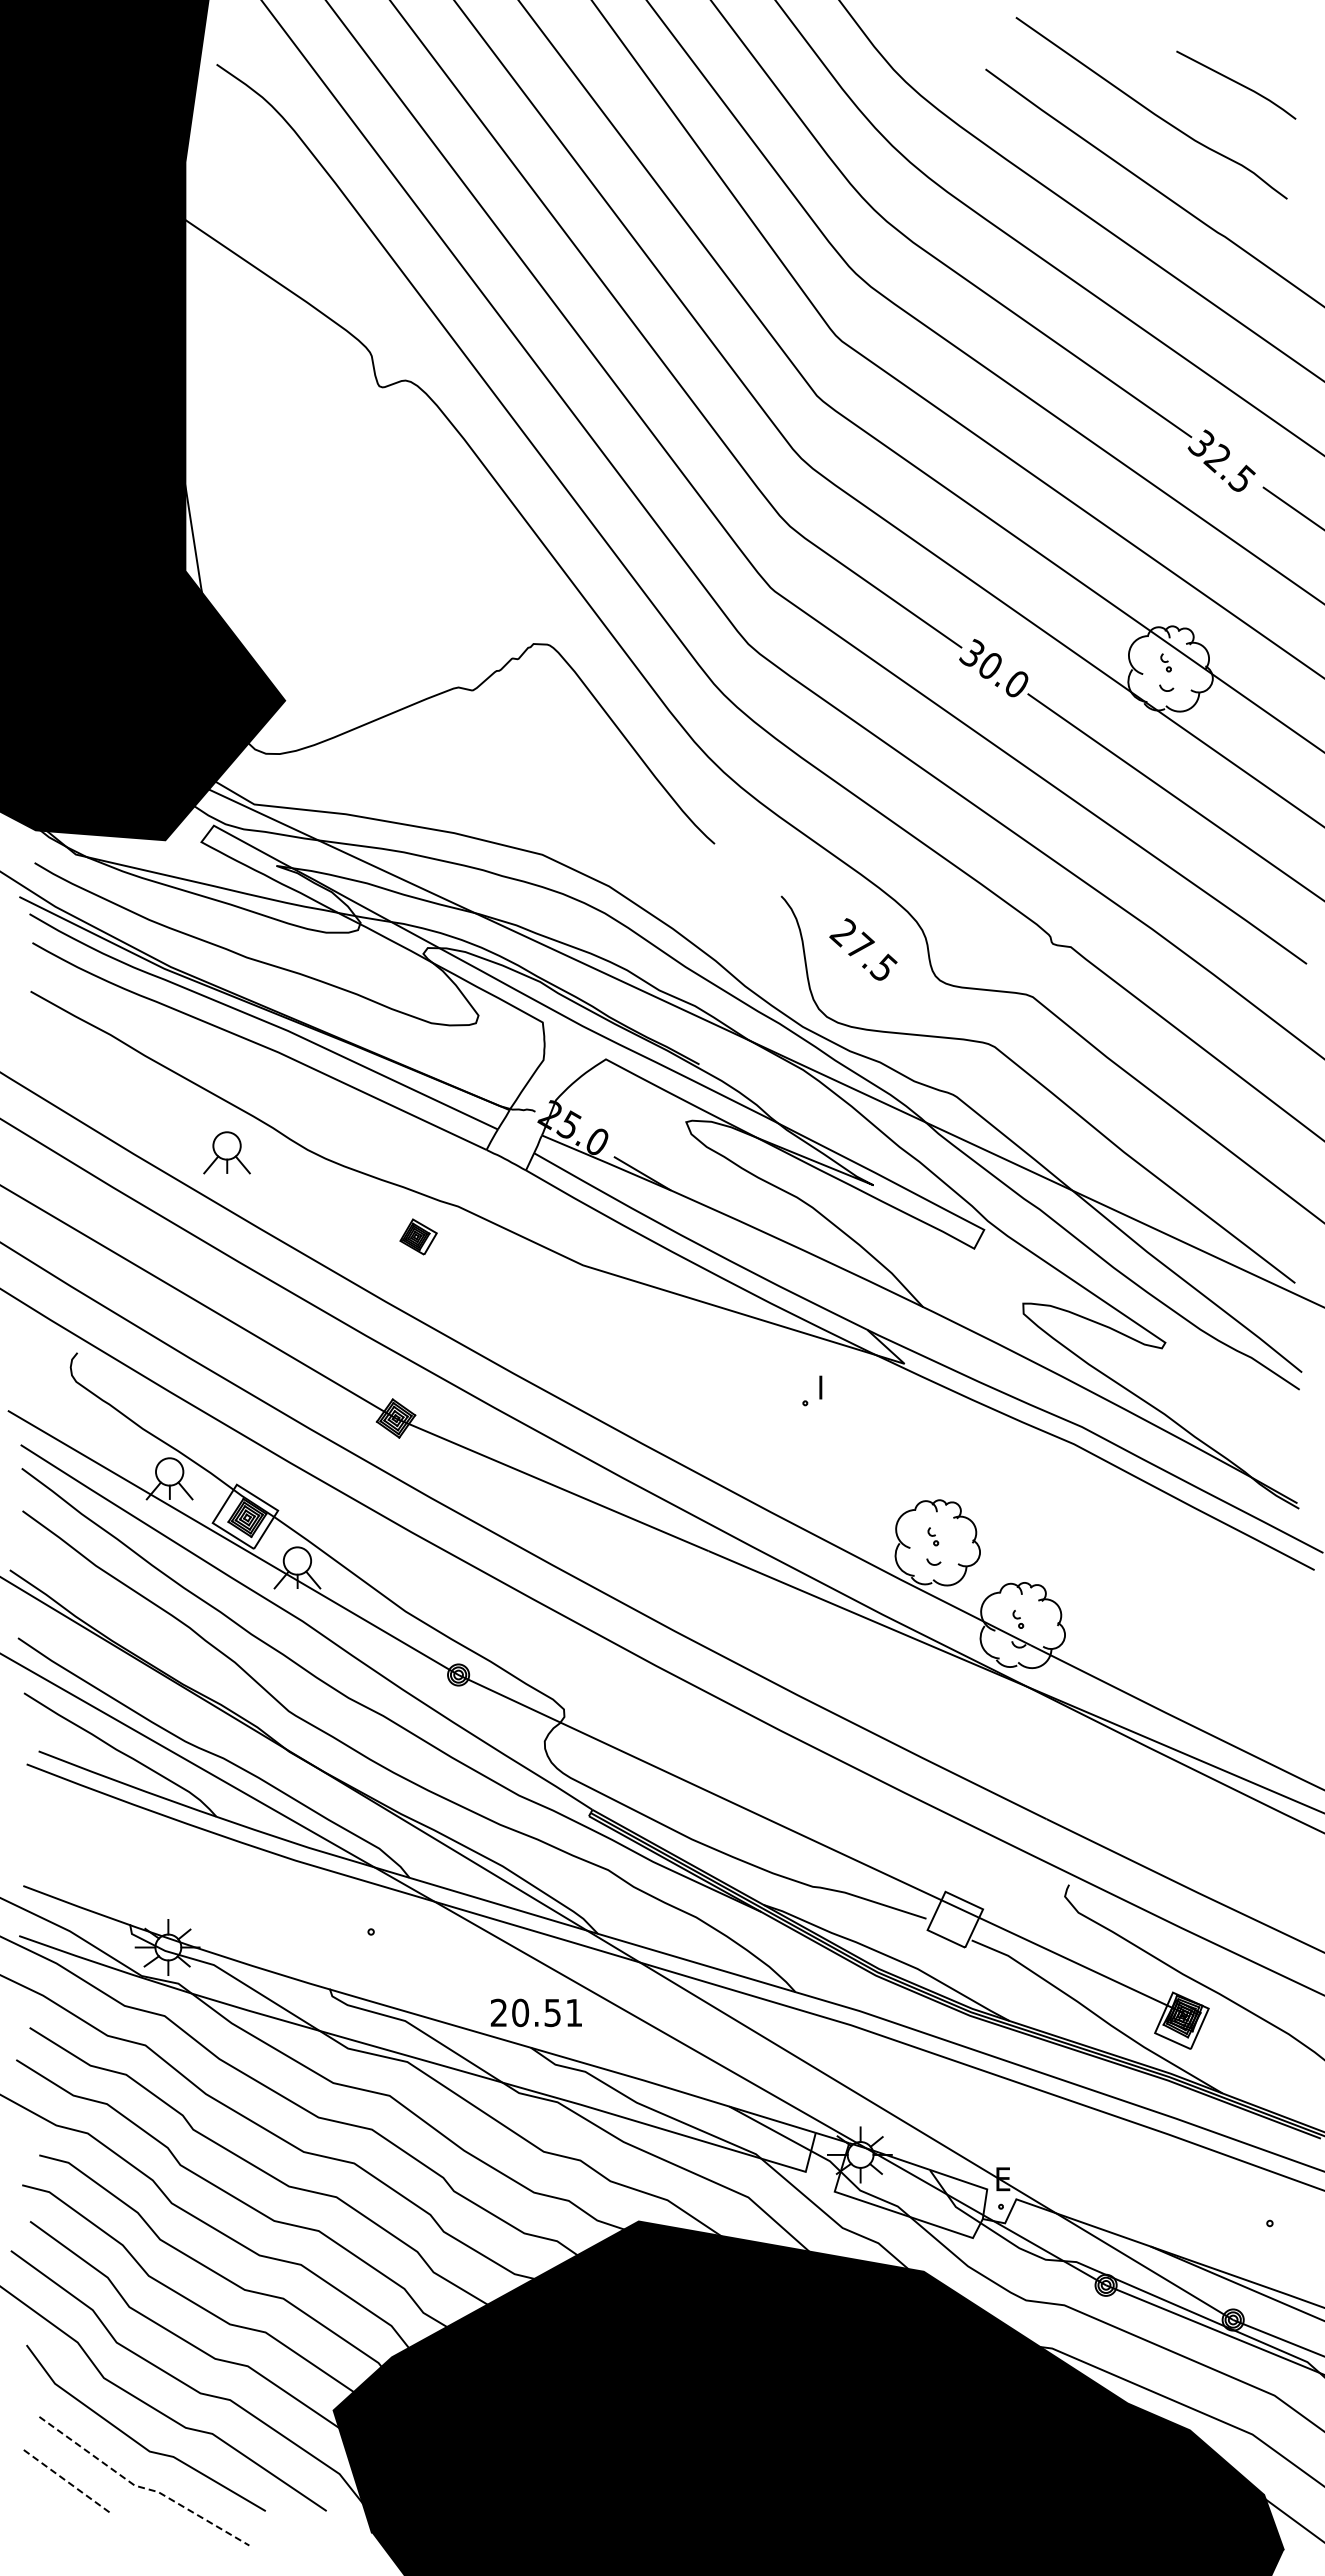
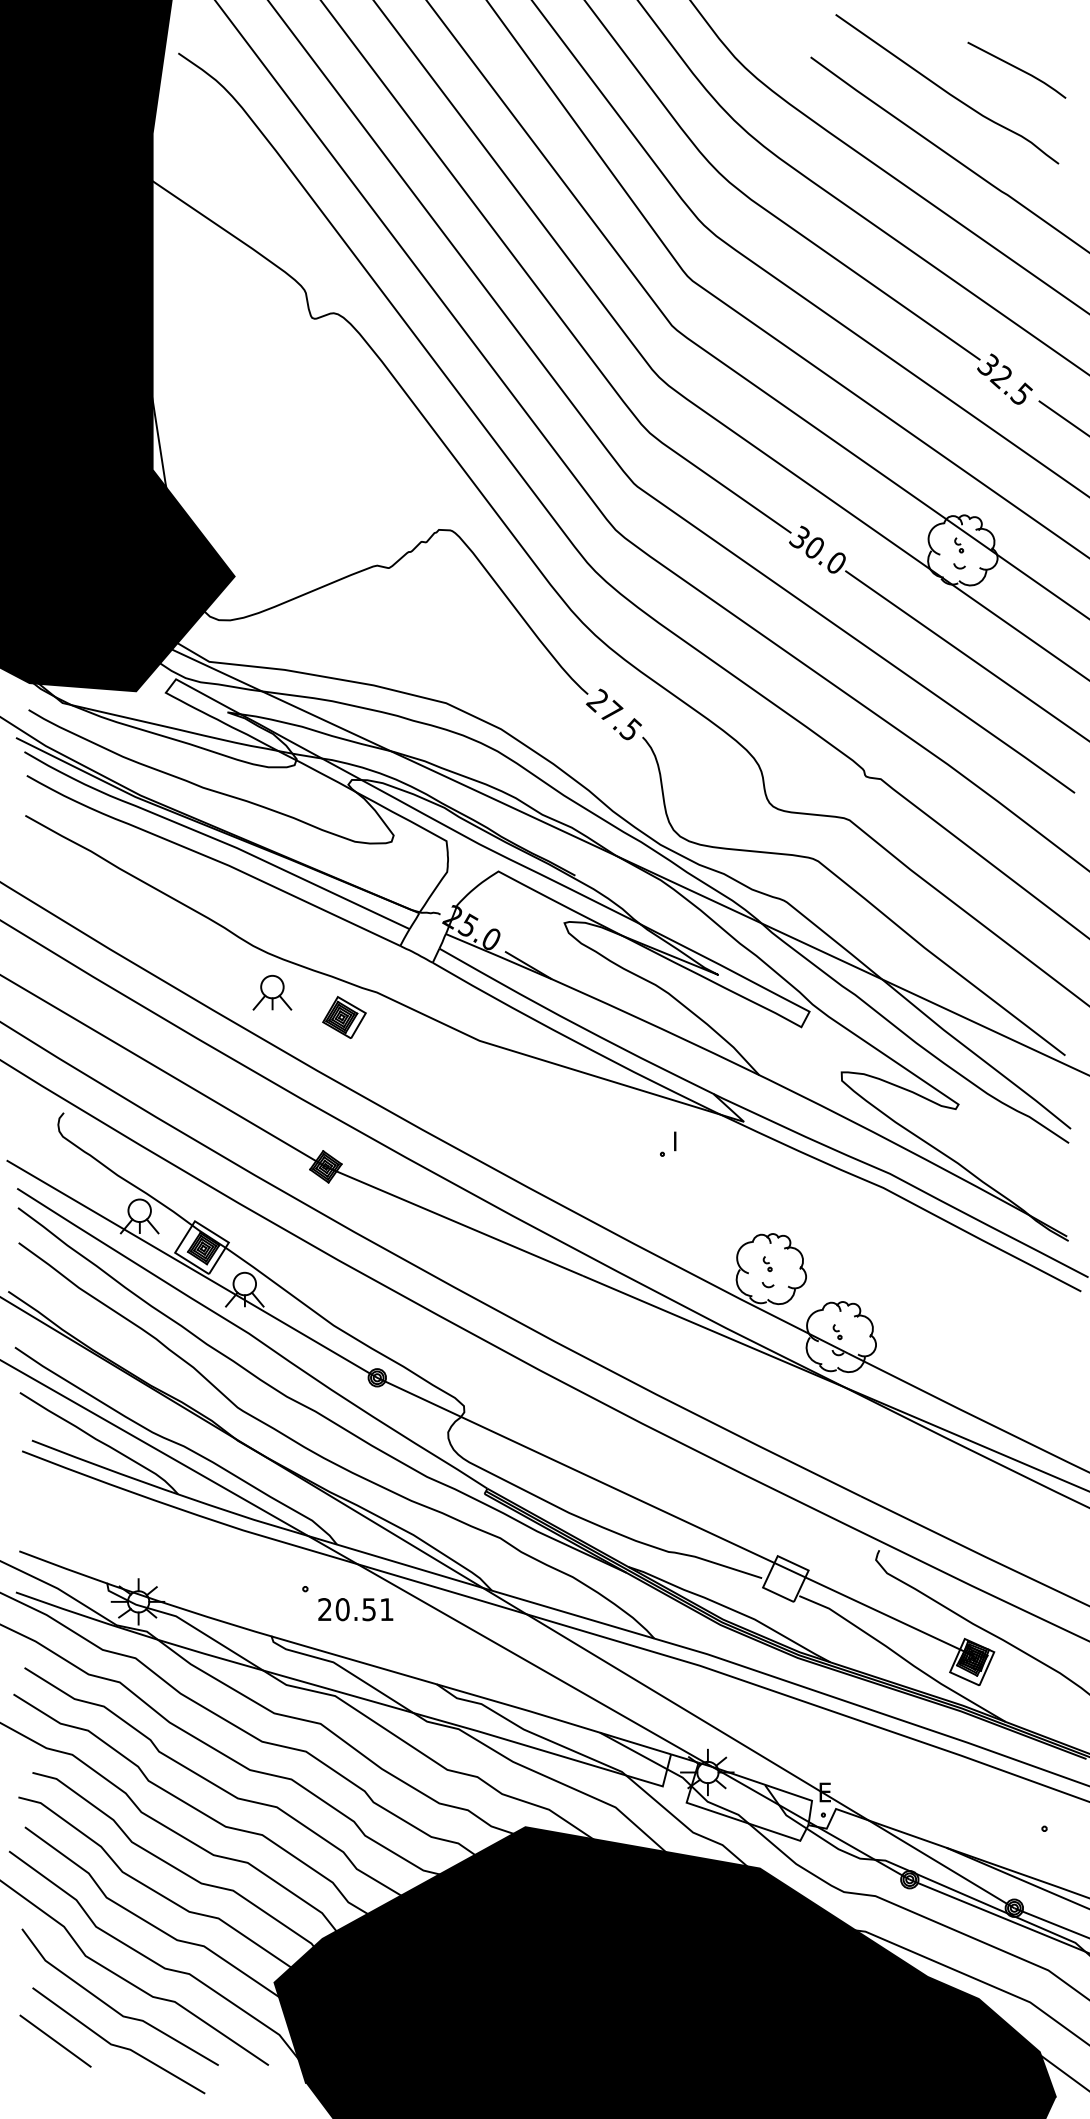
text: (863, 949) -> (614, 714), moved
part: (226, 1152) -> (271, 992), moved
part: (418, 1236) -> (344, 1017), size x1.43
text: (535, 2012) -> (355, 1609), moved
line: (67, 2481) -> (55, 2041), dashed -> solid
line: (141, 2487) -> (116, 2045), dashed -> solid

